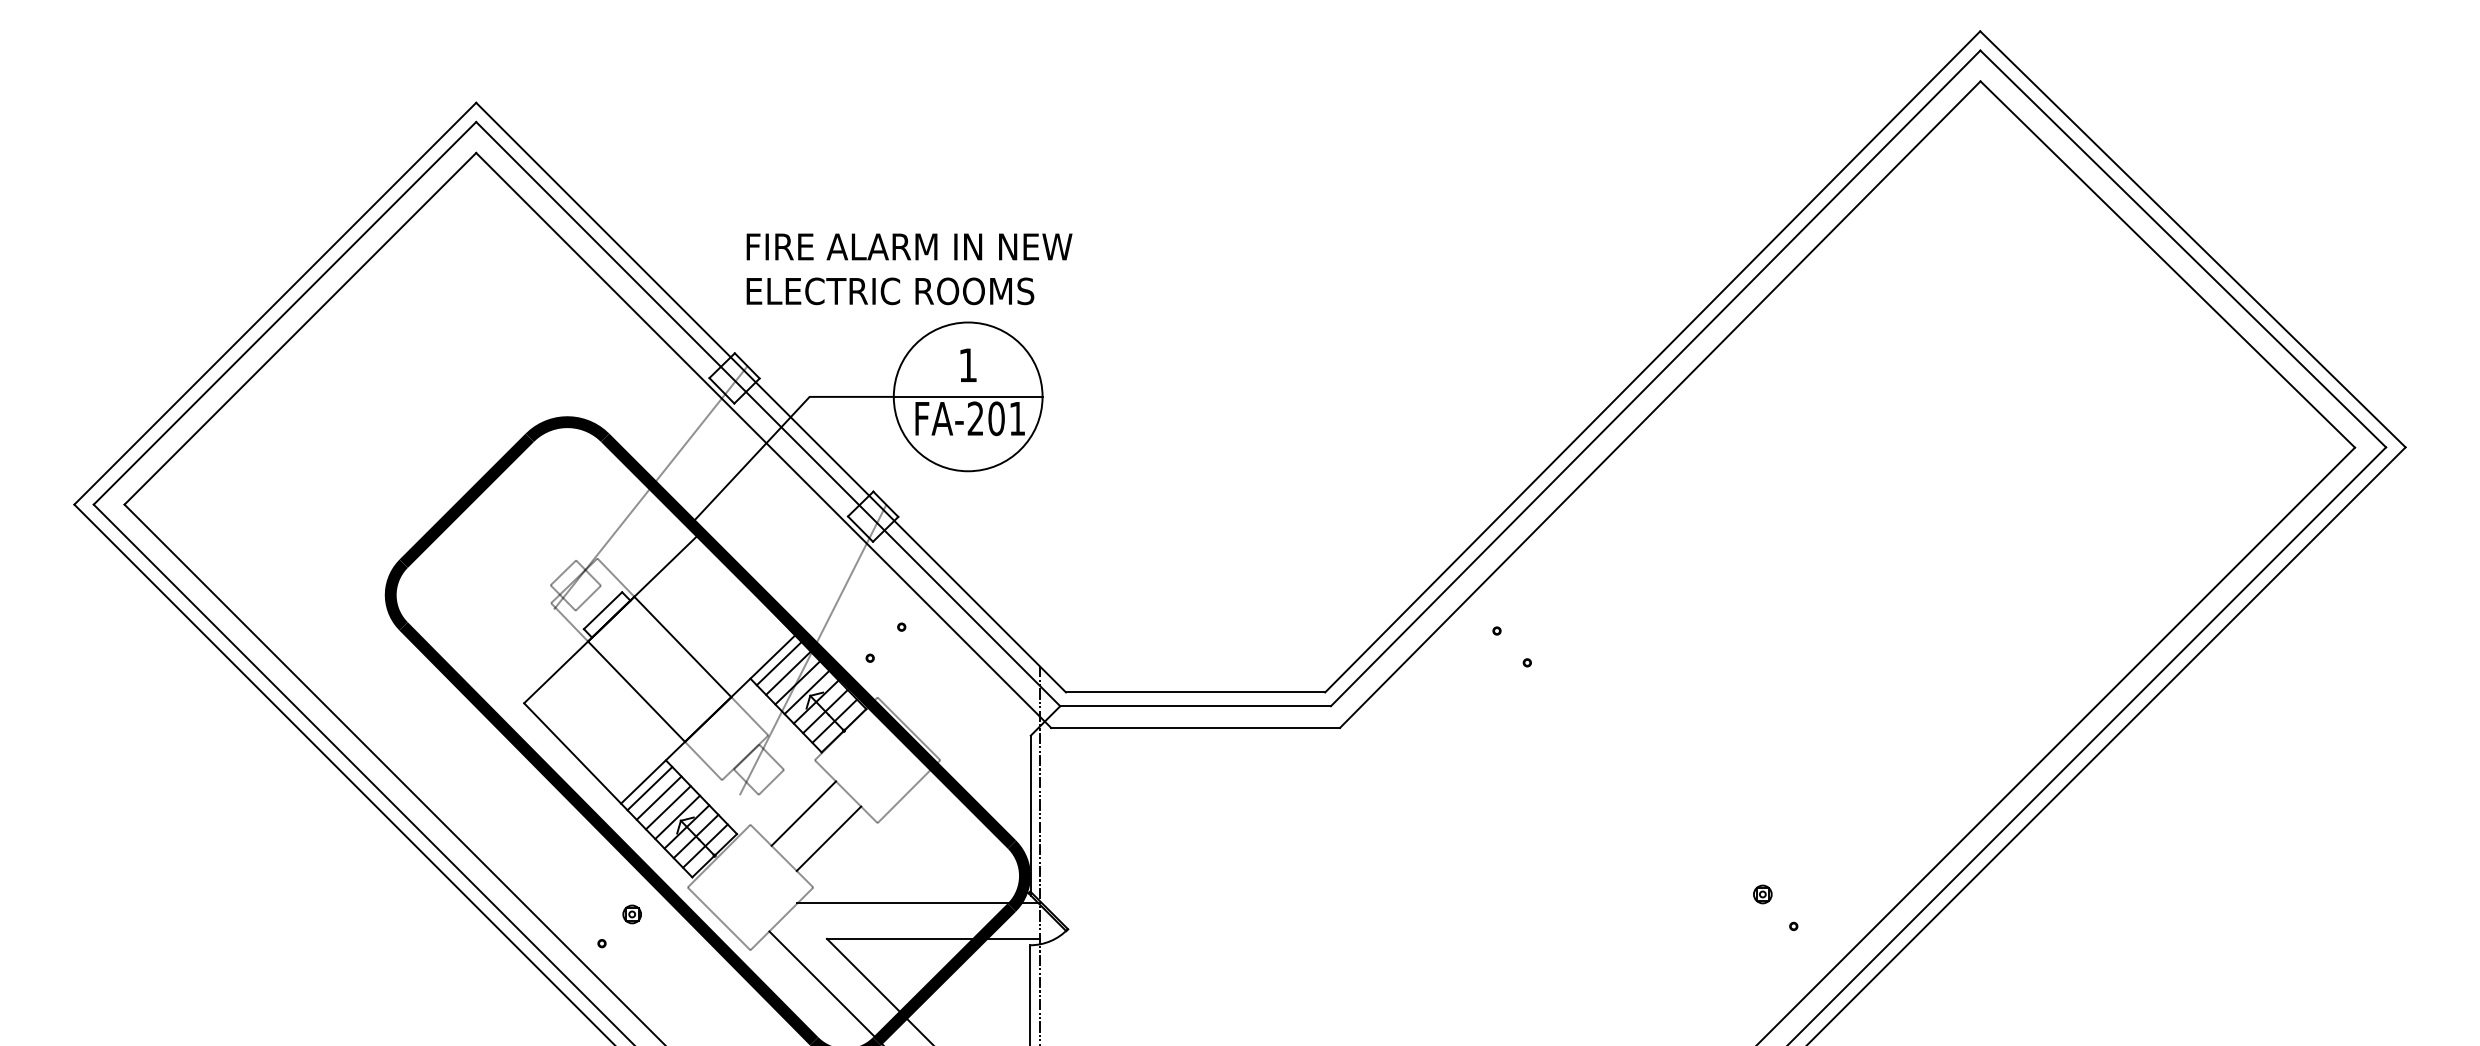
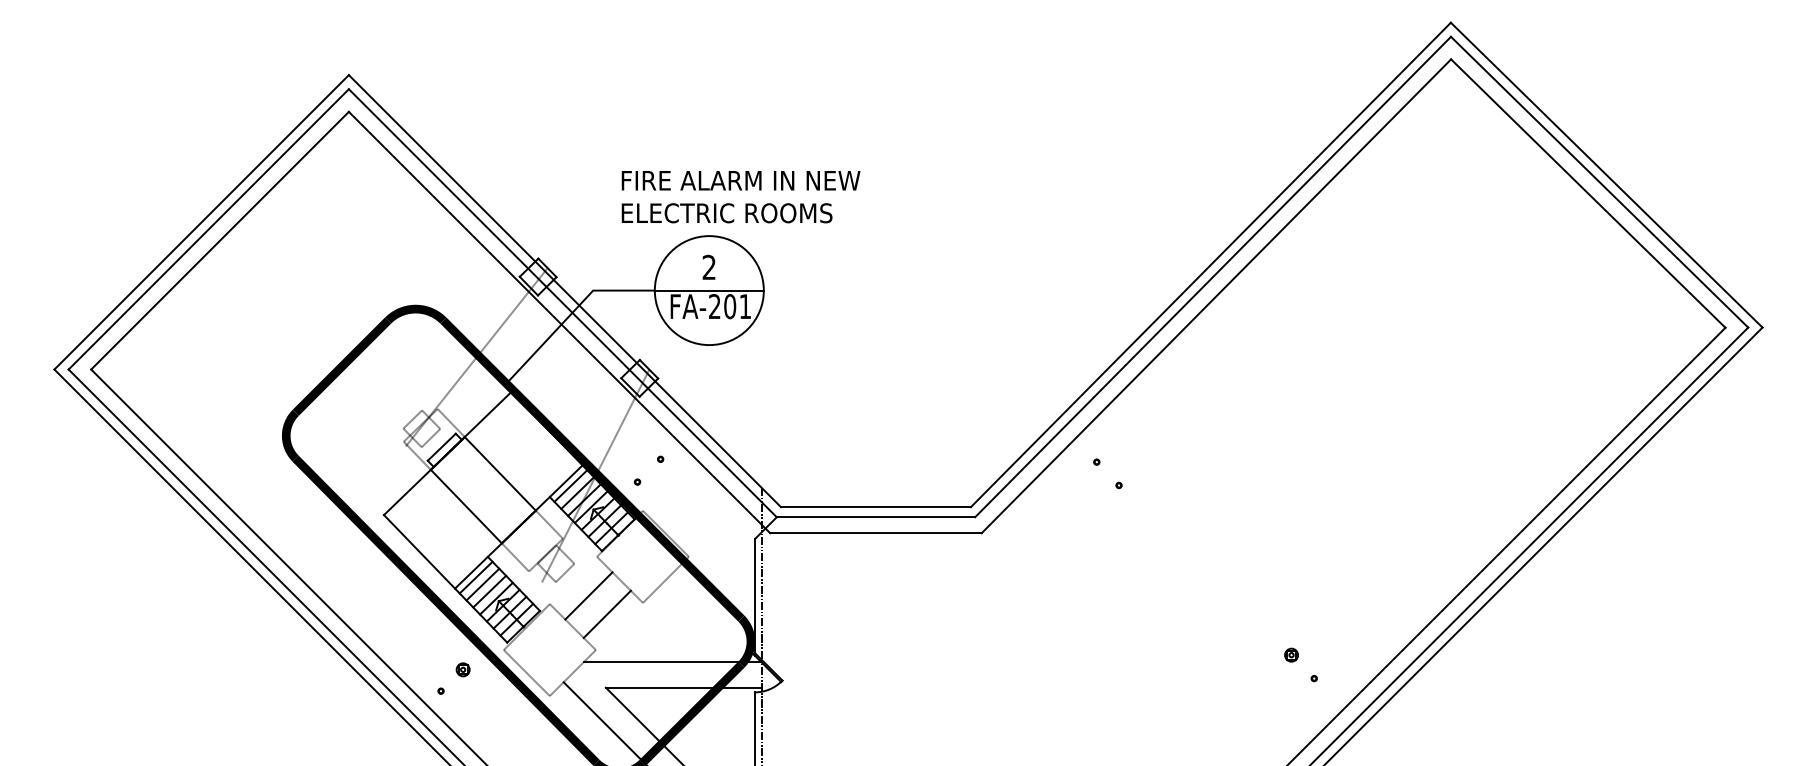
text: (909, 269) -> (741, 197), moved
text: (967, 364) -> (708, 266), 1 -> 2

